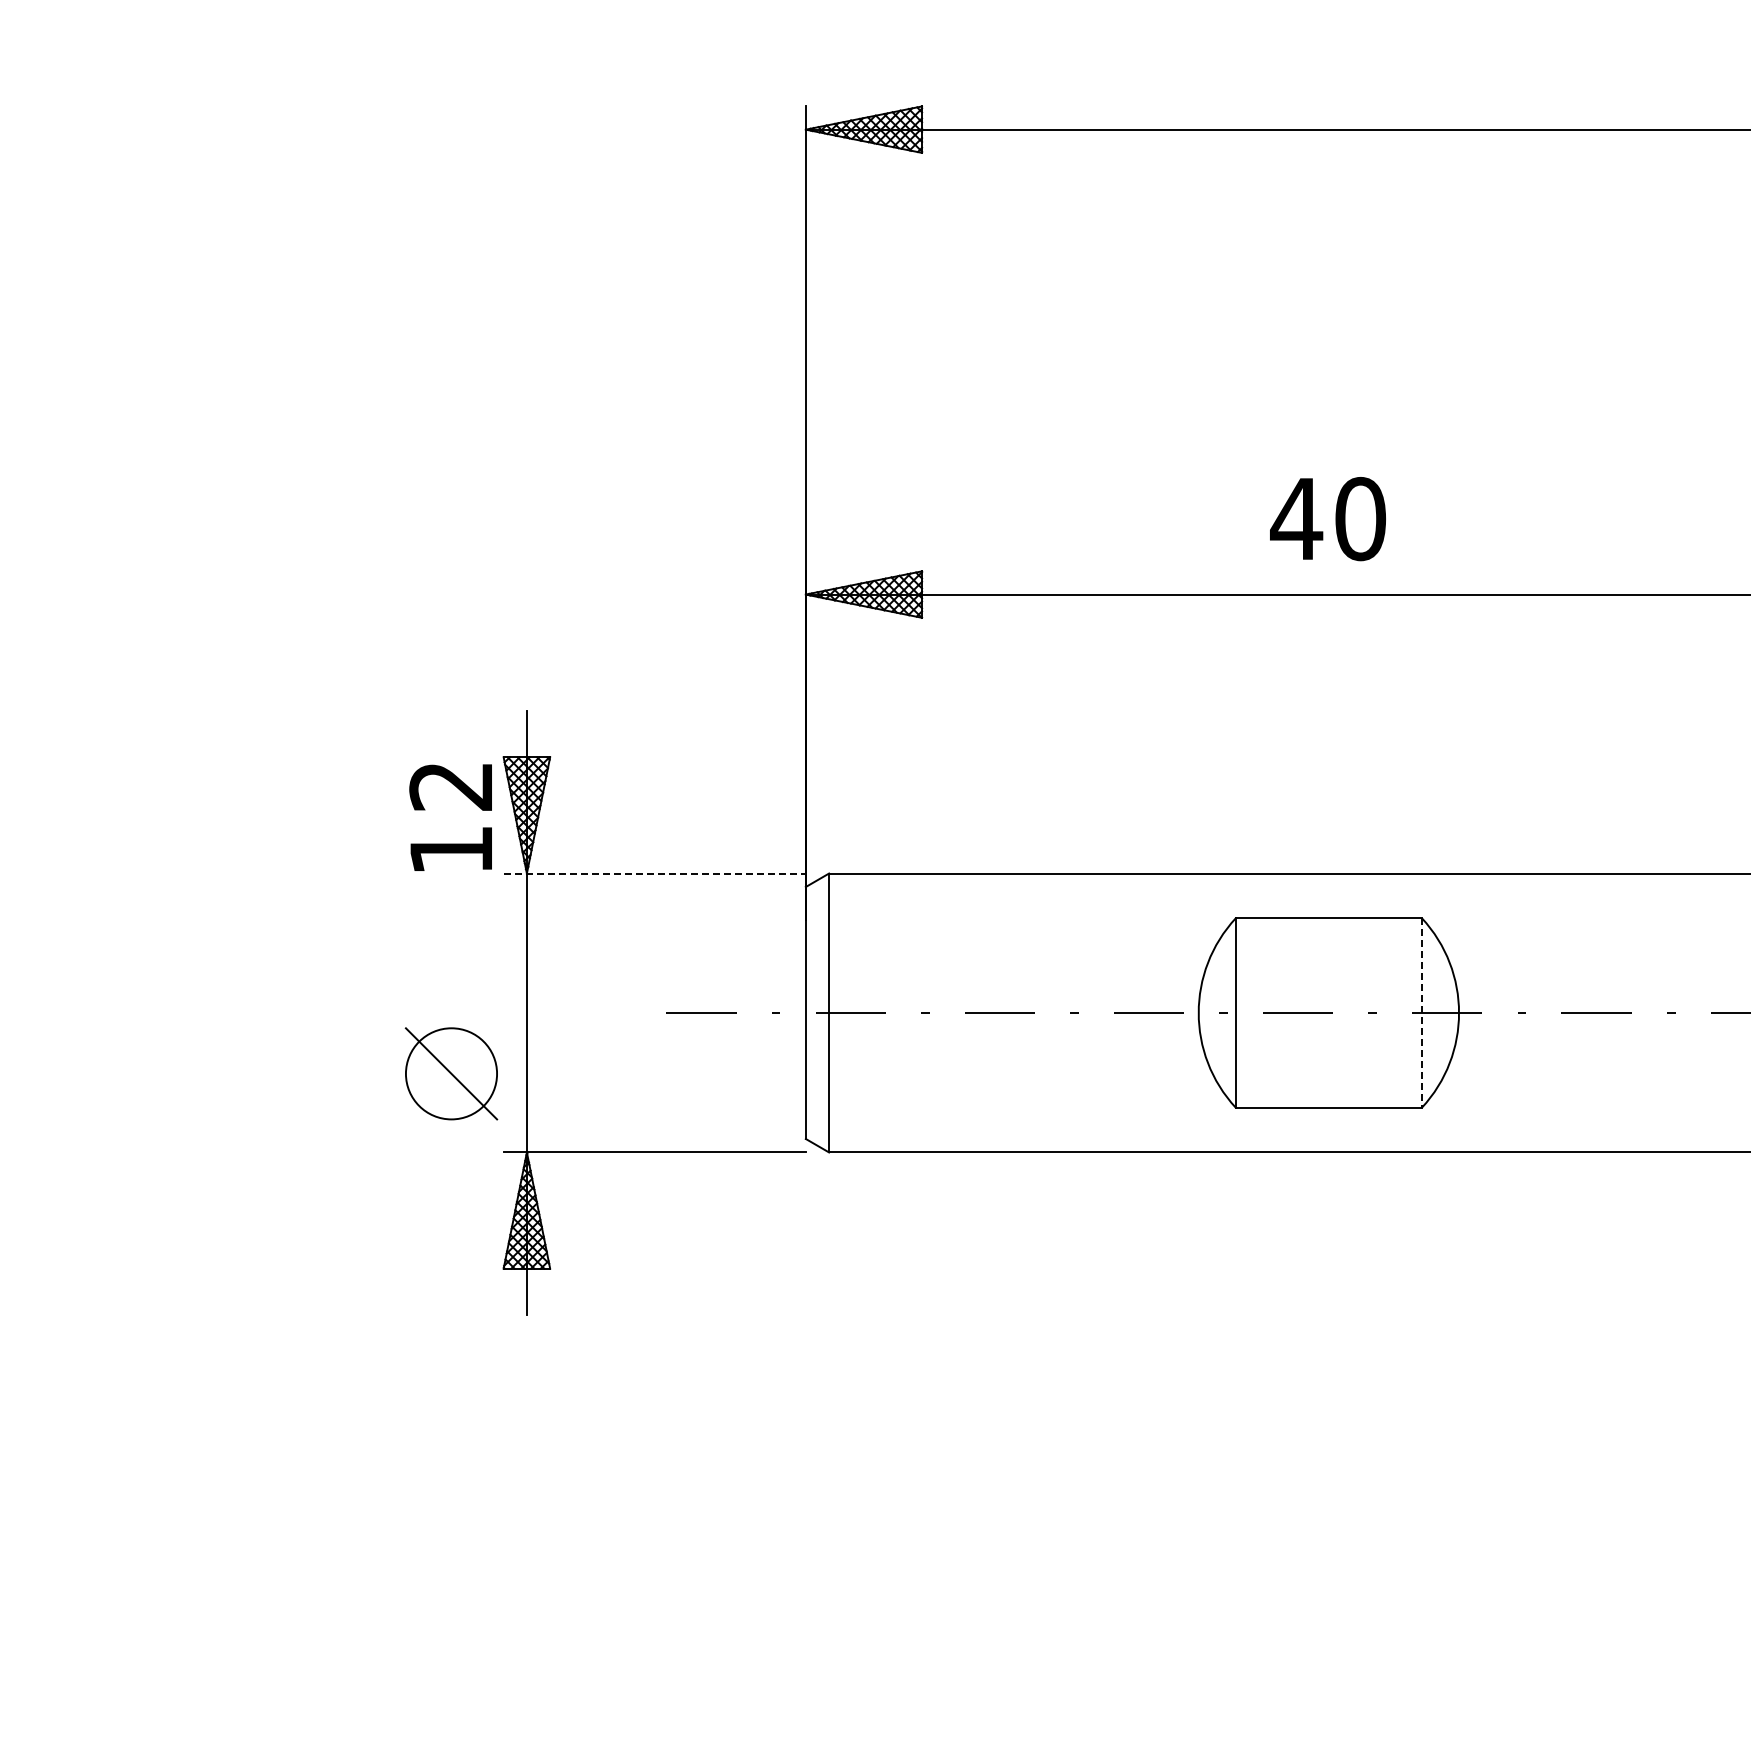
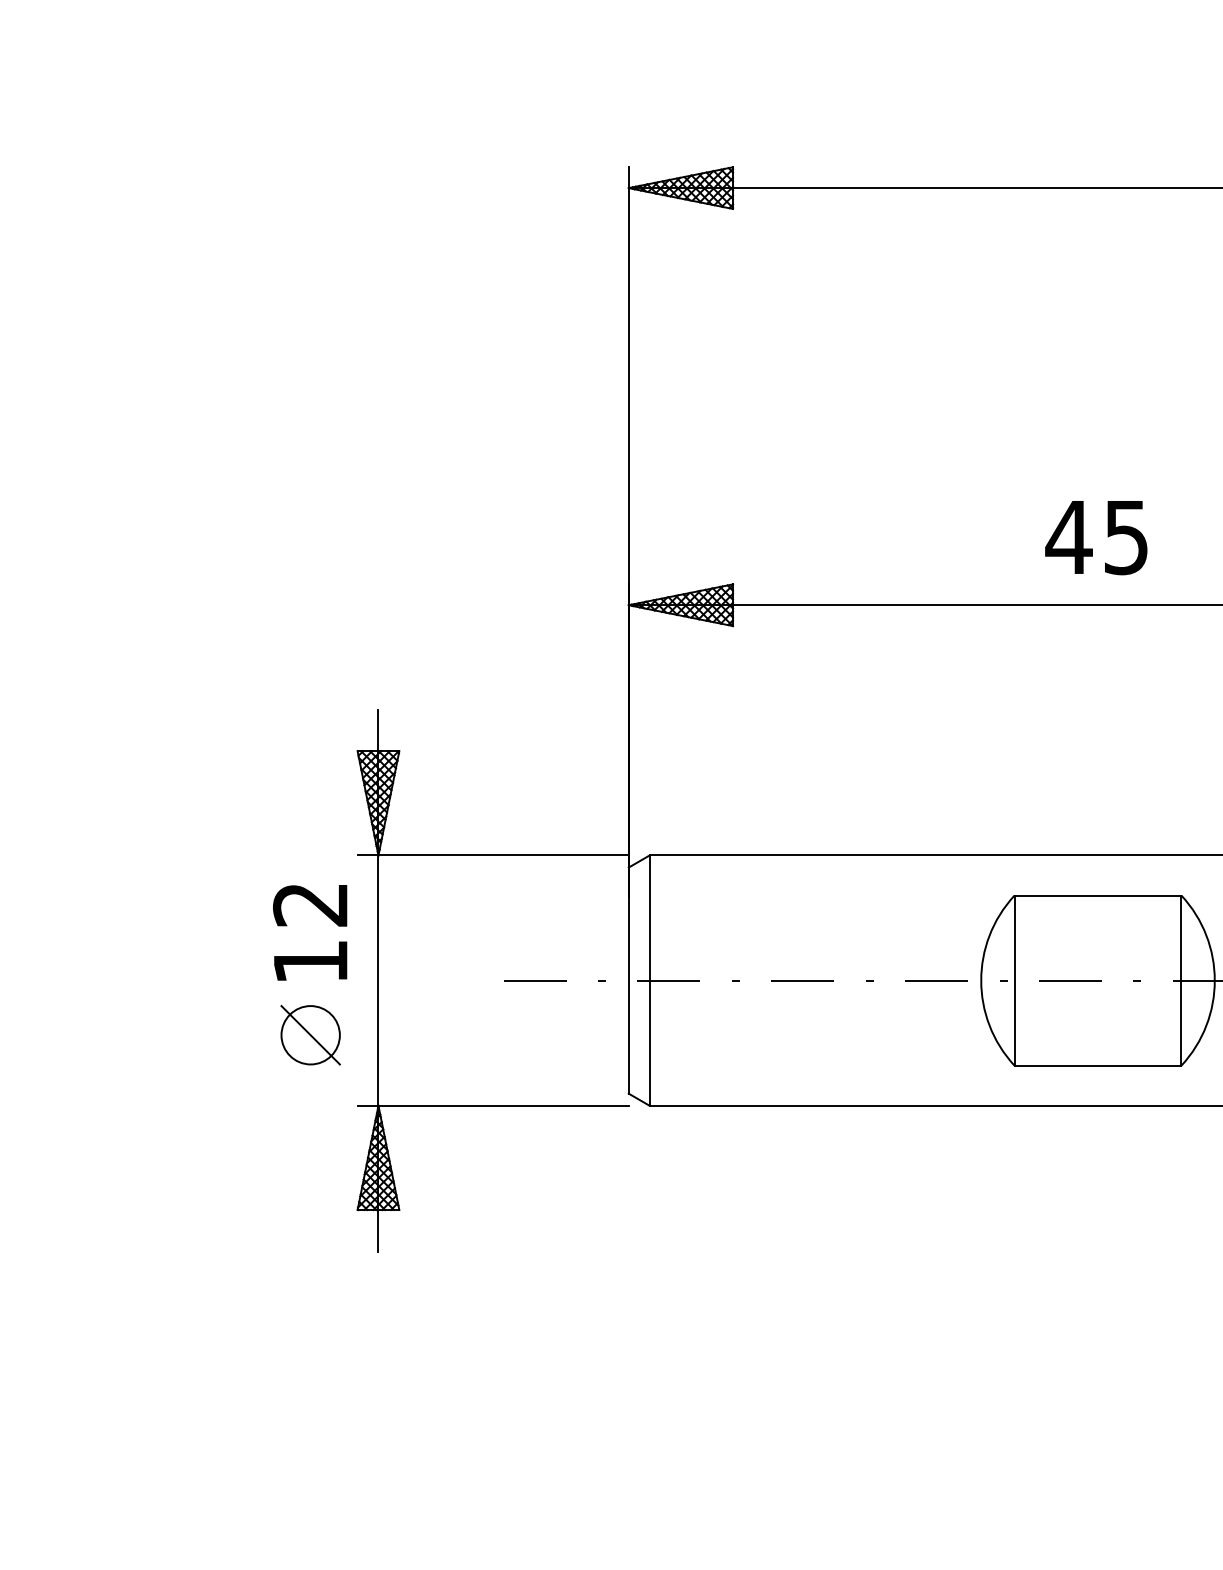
text: (1360, 519) -> (1126, 537), 40 -> 45
text: (450, 817) -> (309, 932), moved
line: (655, 873) -> (493, 855), dashed -> solid
line: (1421, 1013) -> (1181, 981), dashed -> solid
part: (450, 1073) -> (309, 1034), size x0.71

